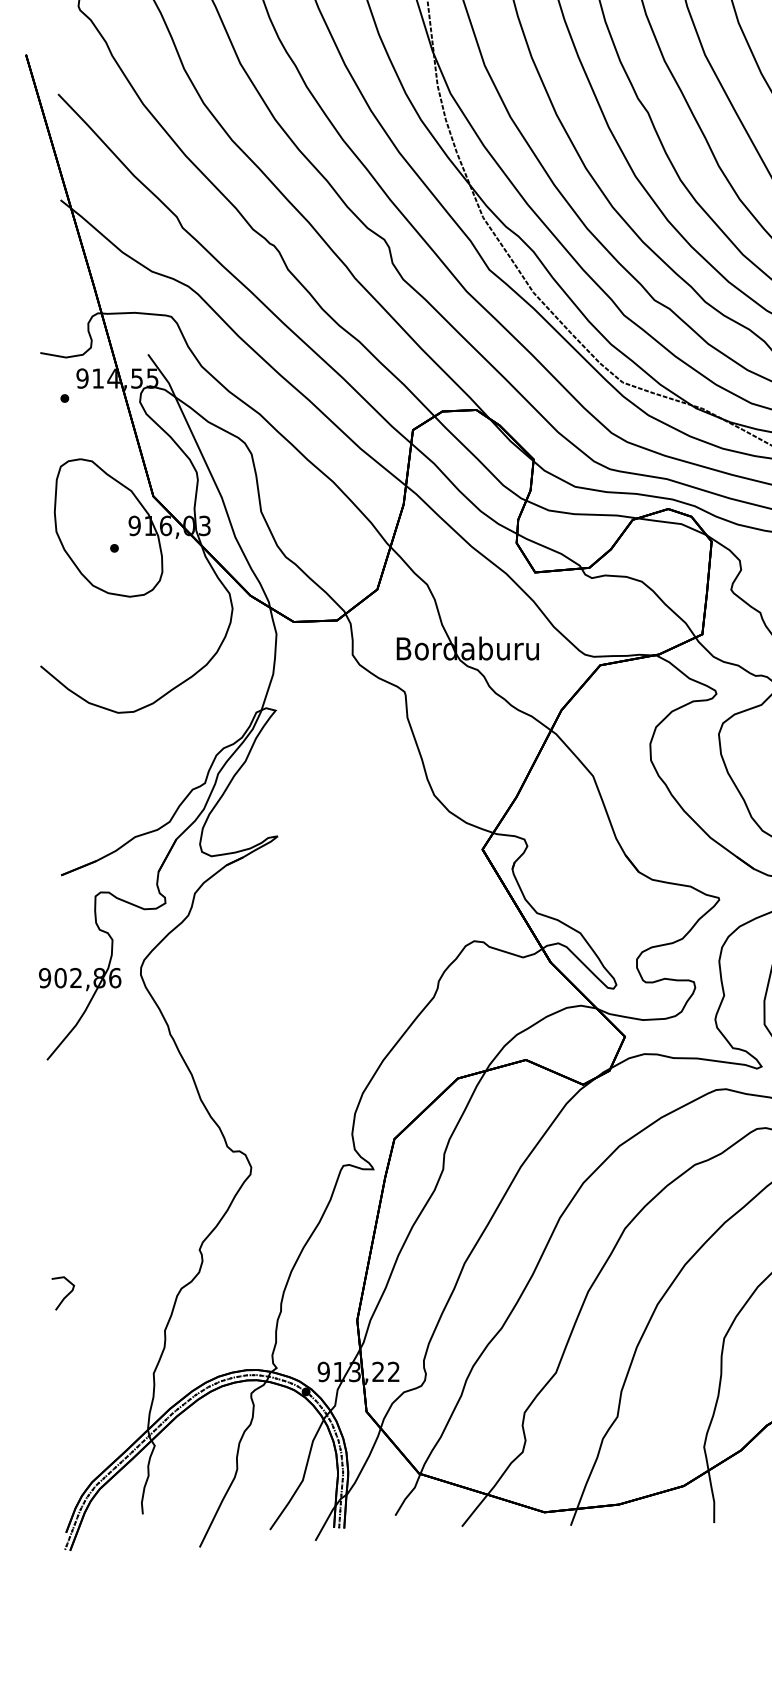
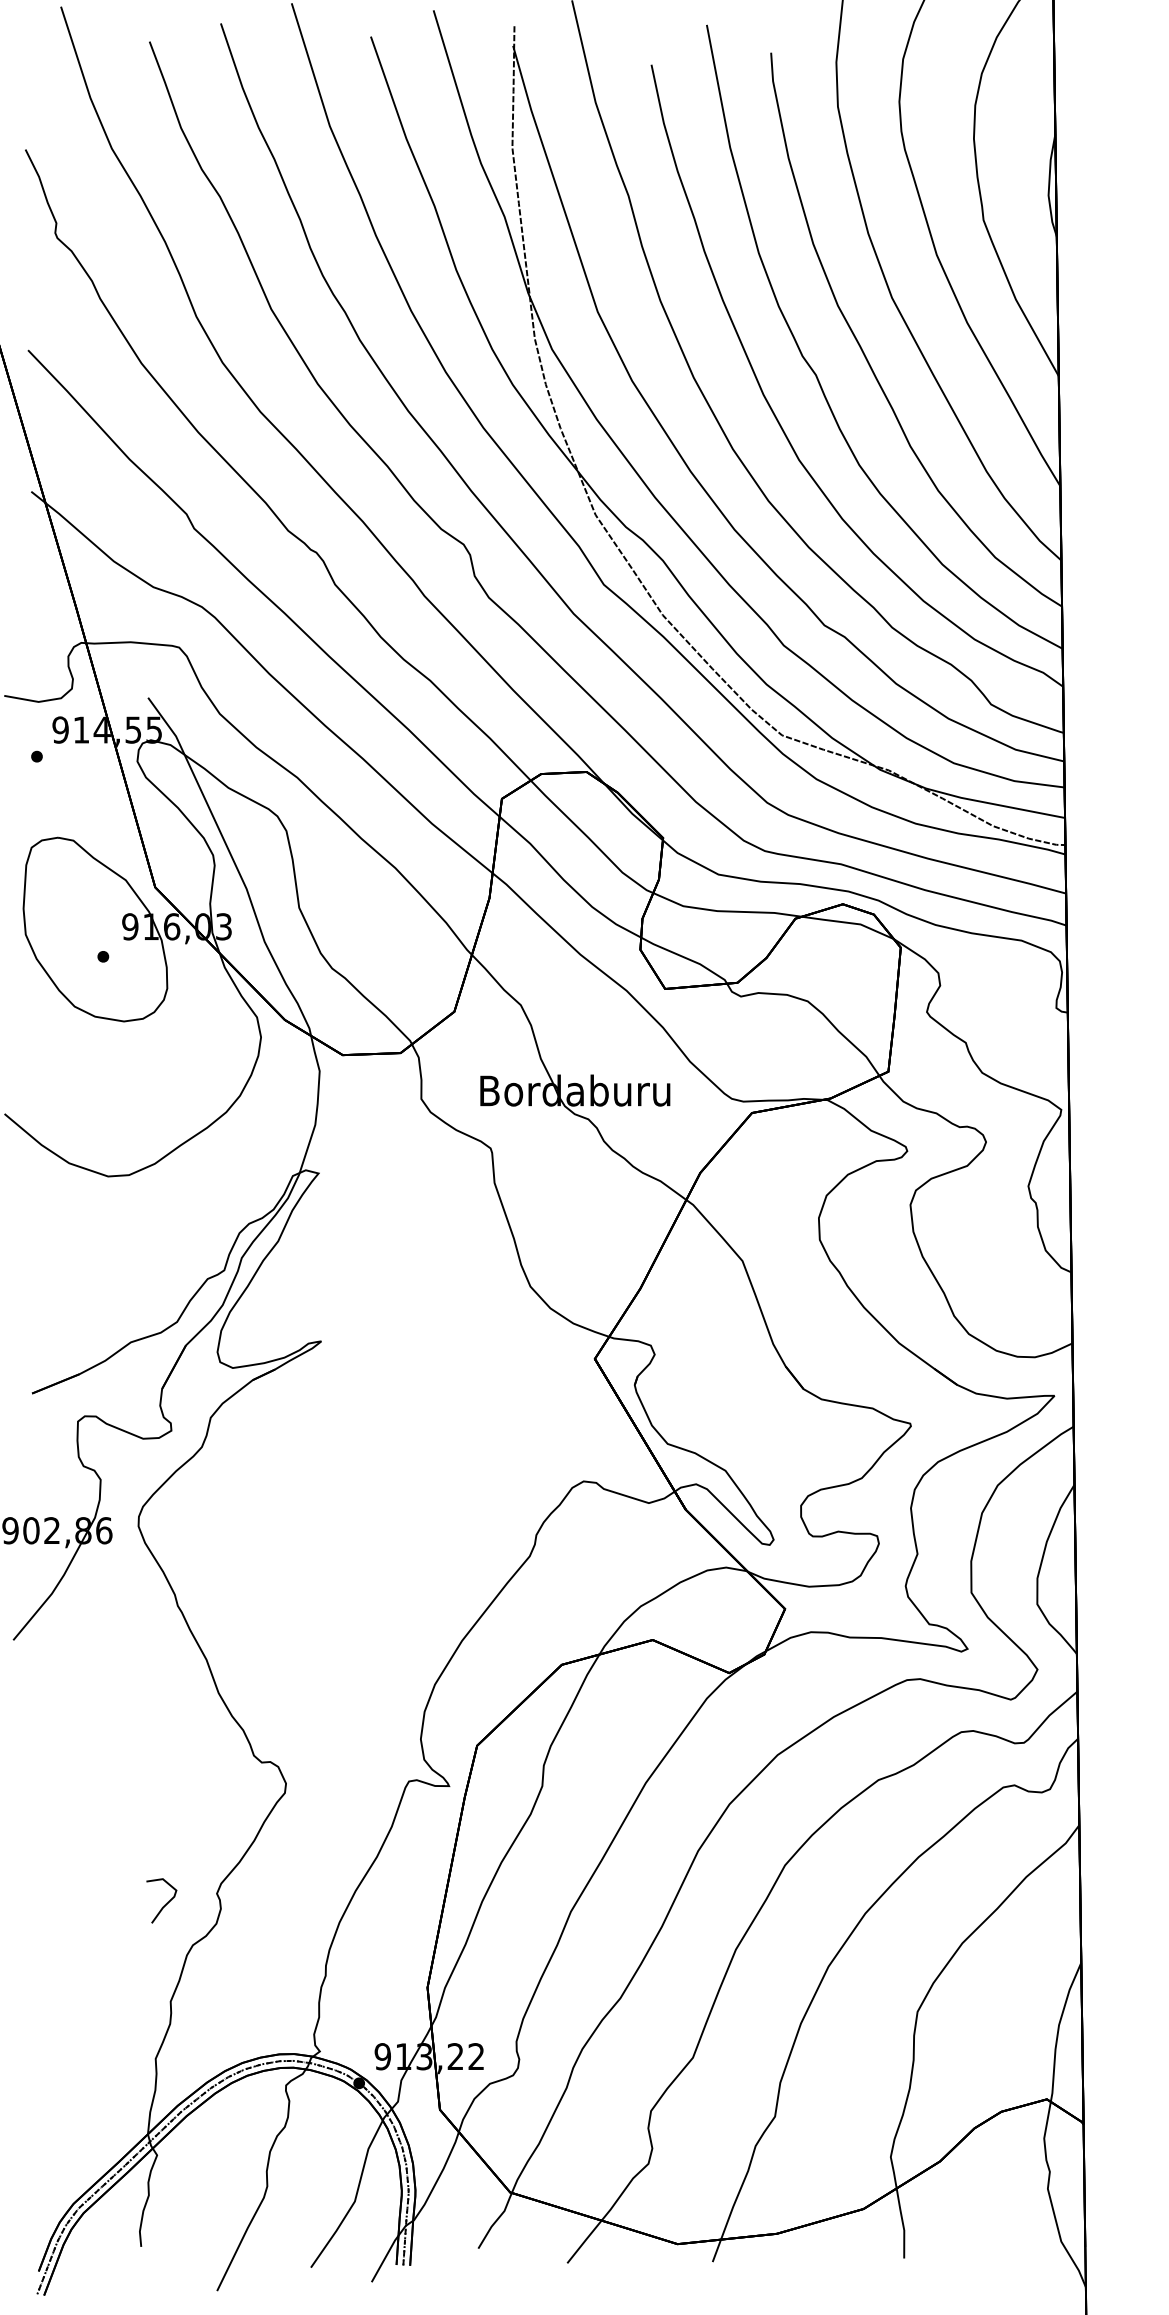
curve: (65, 1295) -> (165, 1903), moved

